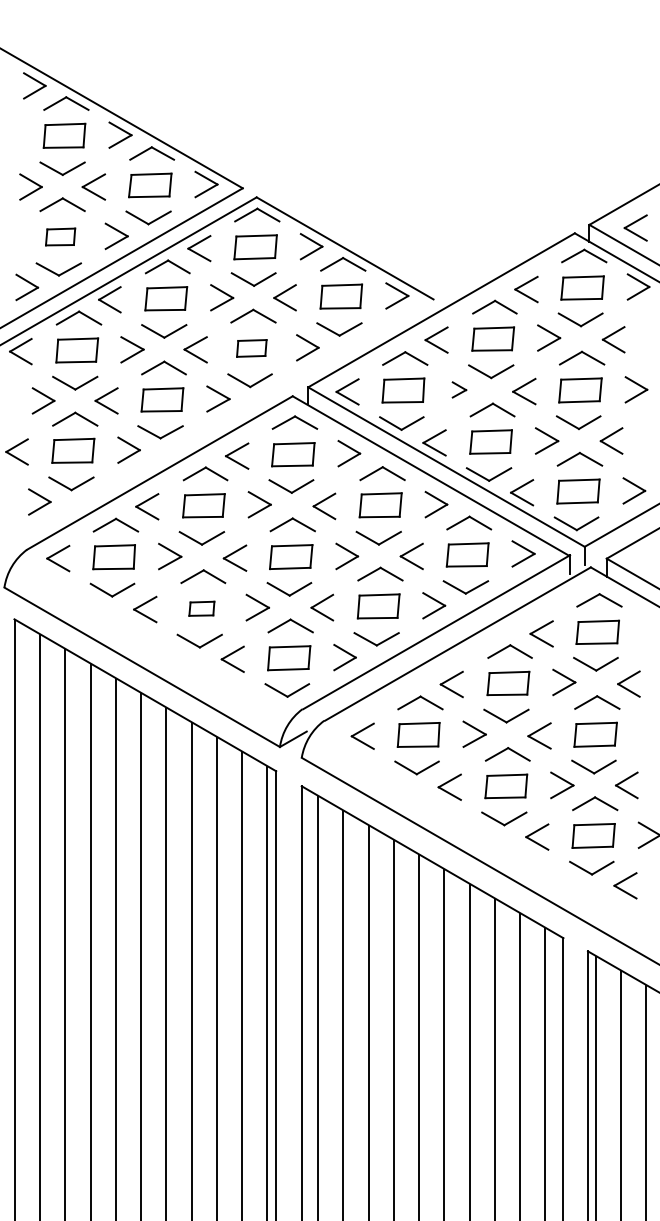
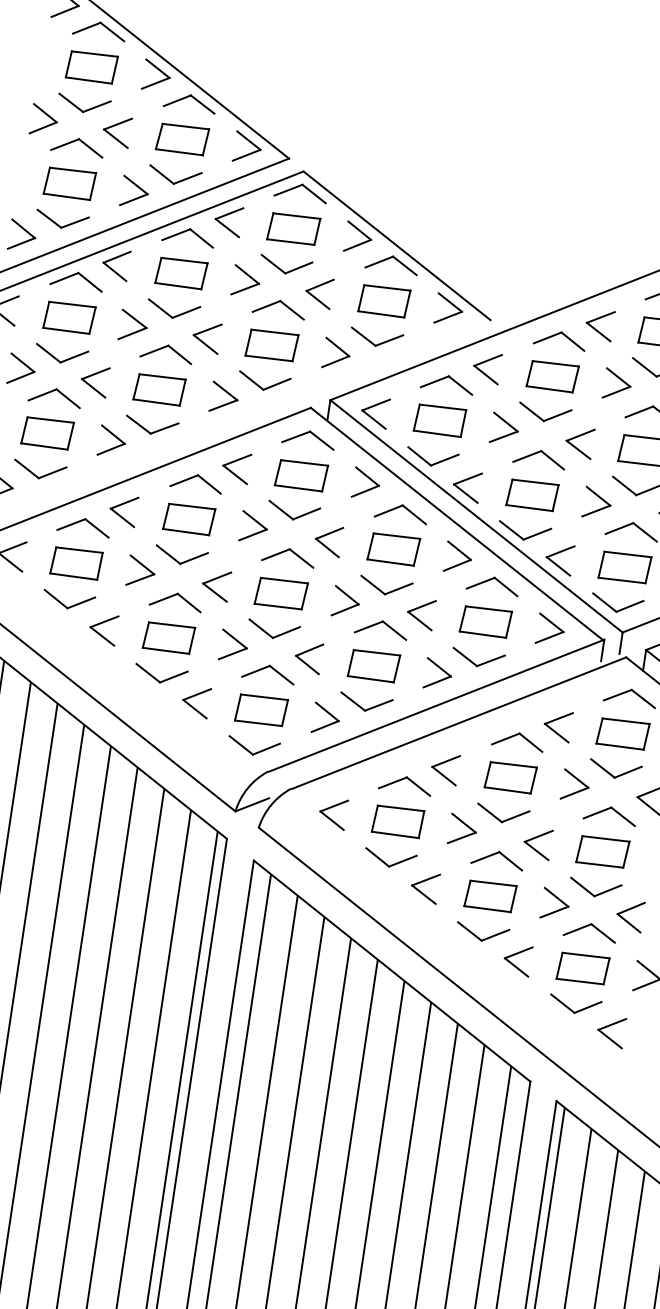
part: (60, 236) -> (69, 182), size x1.43
part: (251, 348) -> (271, 345), size x1.43
part: (459, 389) -> (505, 428), size x1.67
part: (201, 608) -> (168, 637), size x1.67

